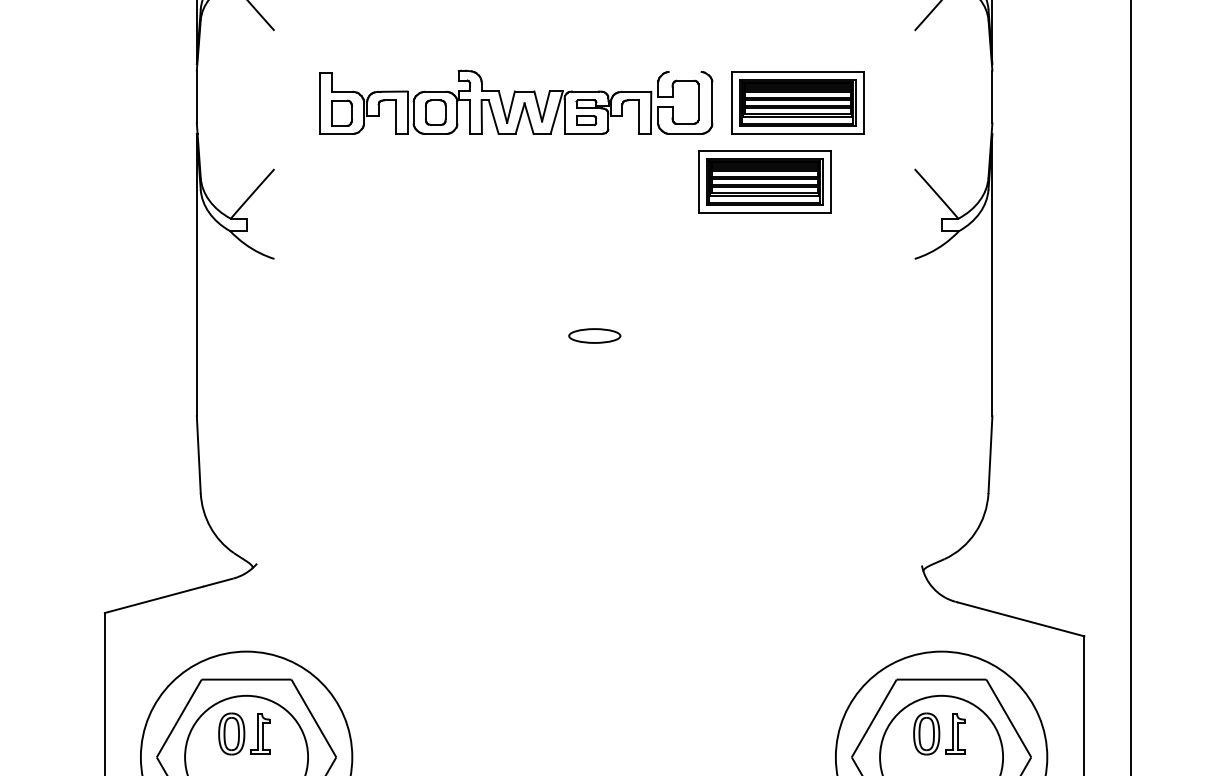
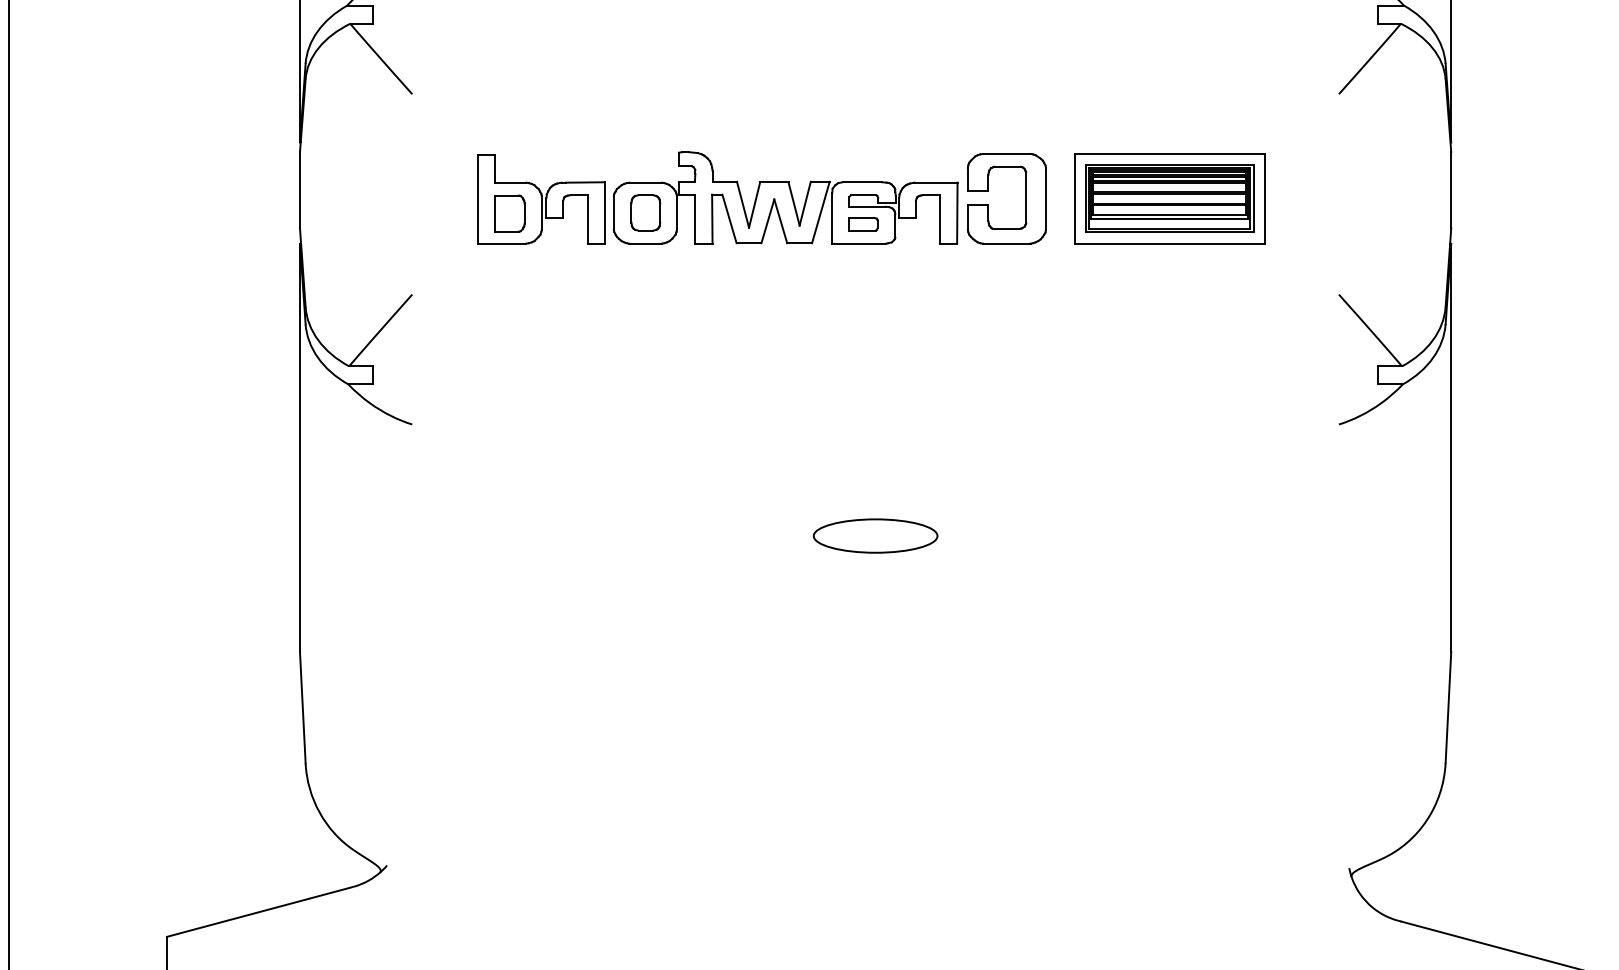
line: (684, 71) -> (1005, 153), added
part: (764, 181) -> (1121, 312), removed
part: (594, 335) -> (875, 535), size x1.67

